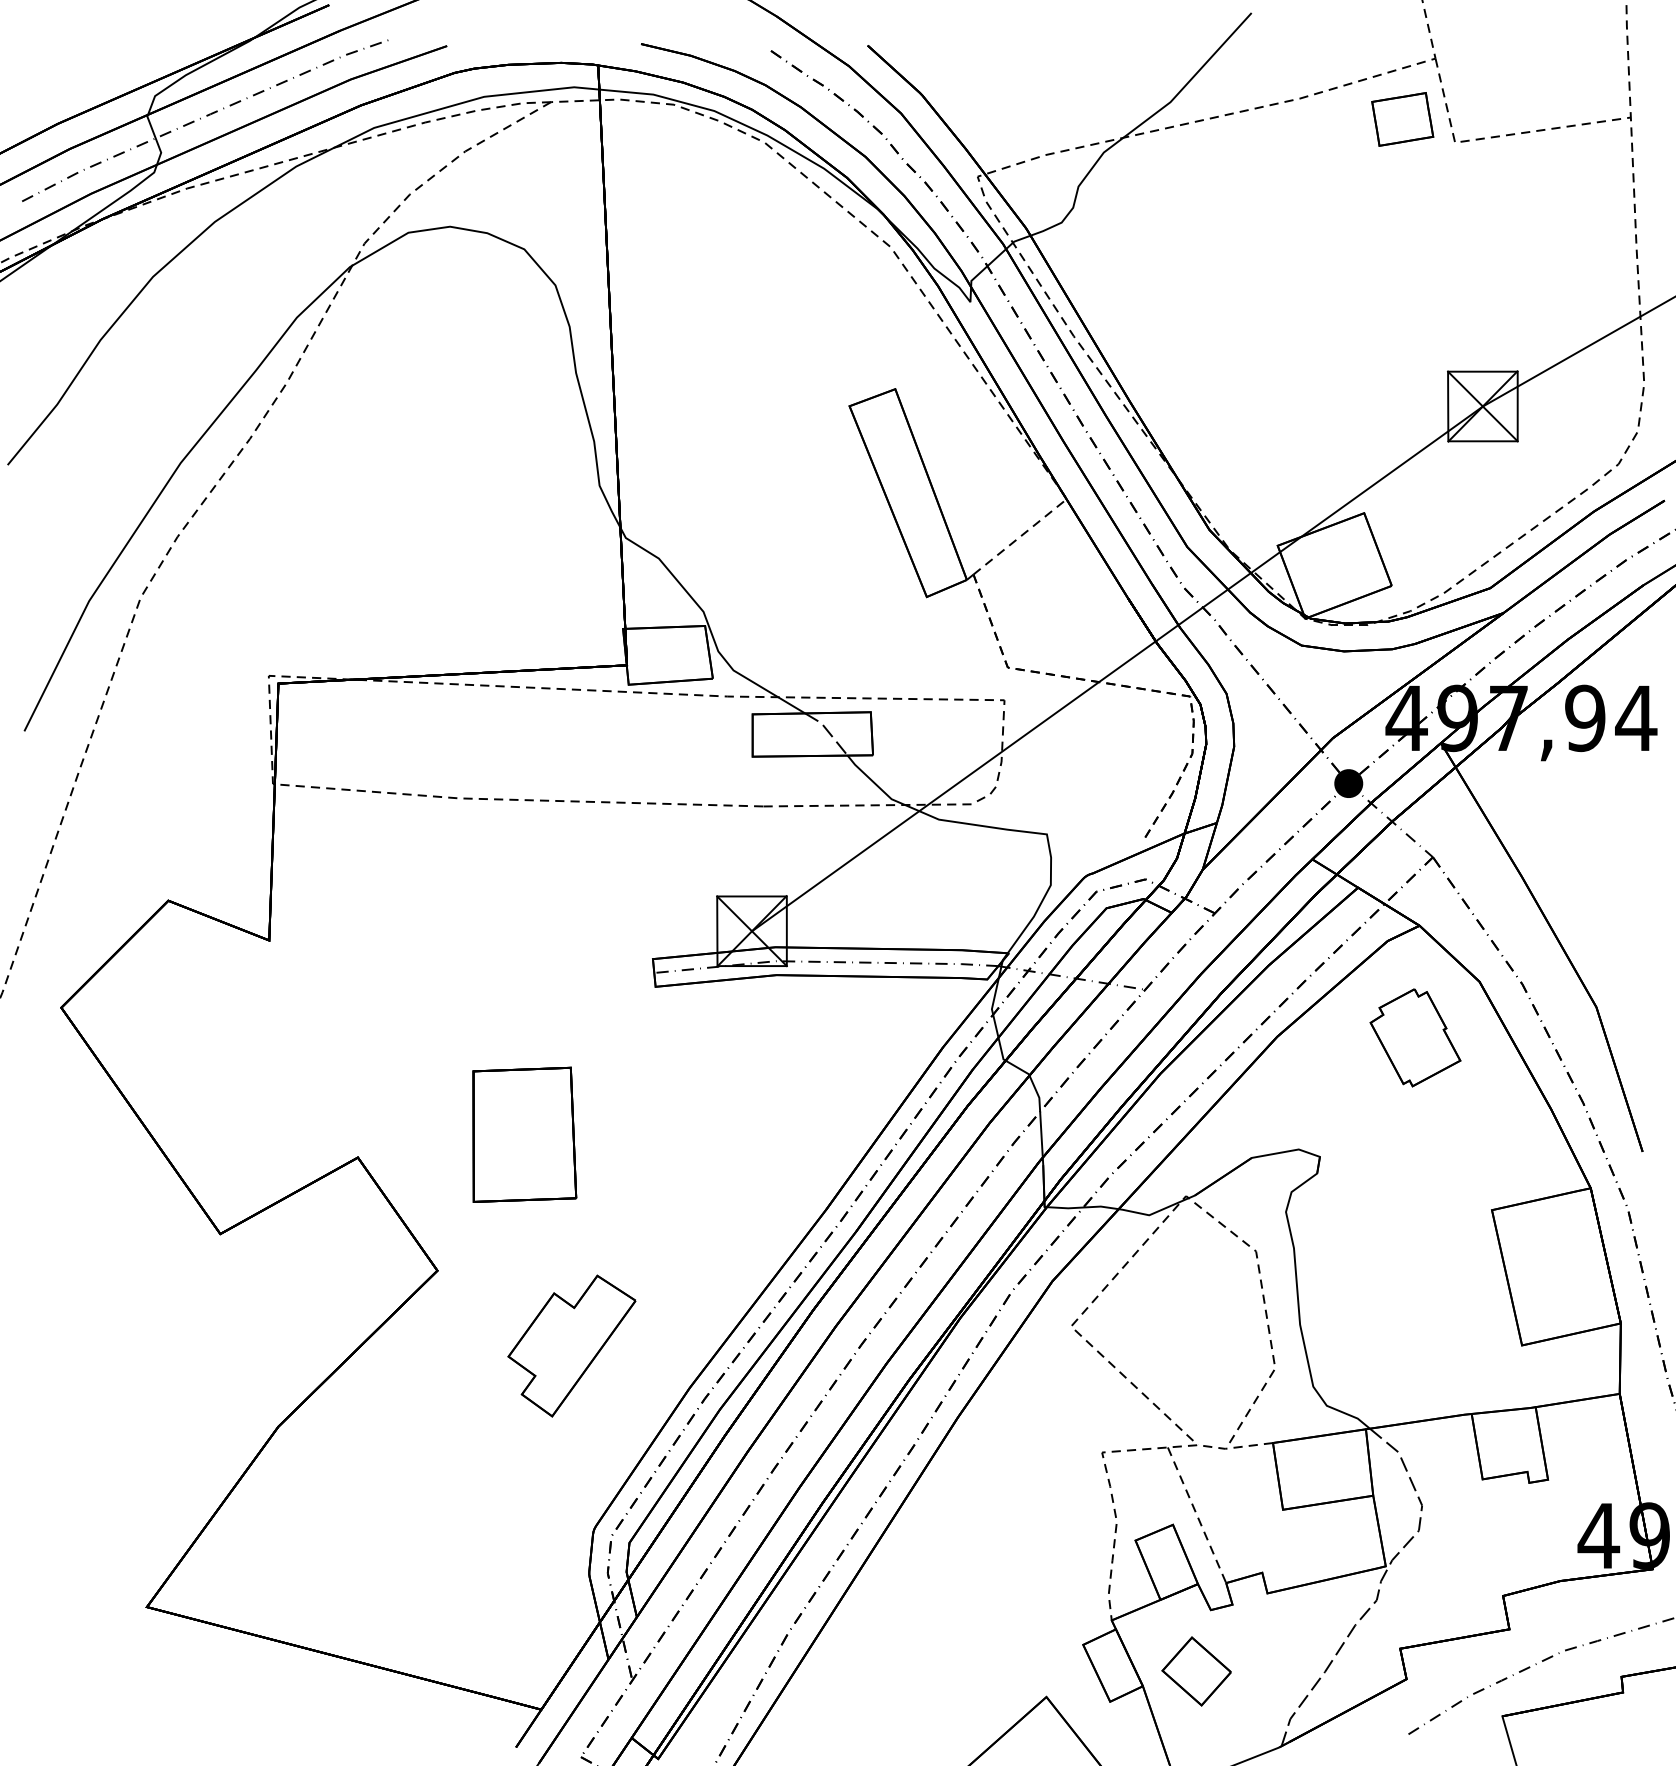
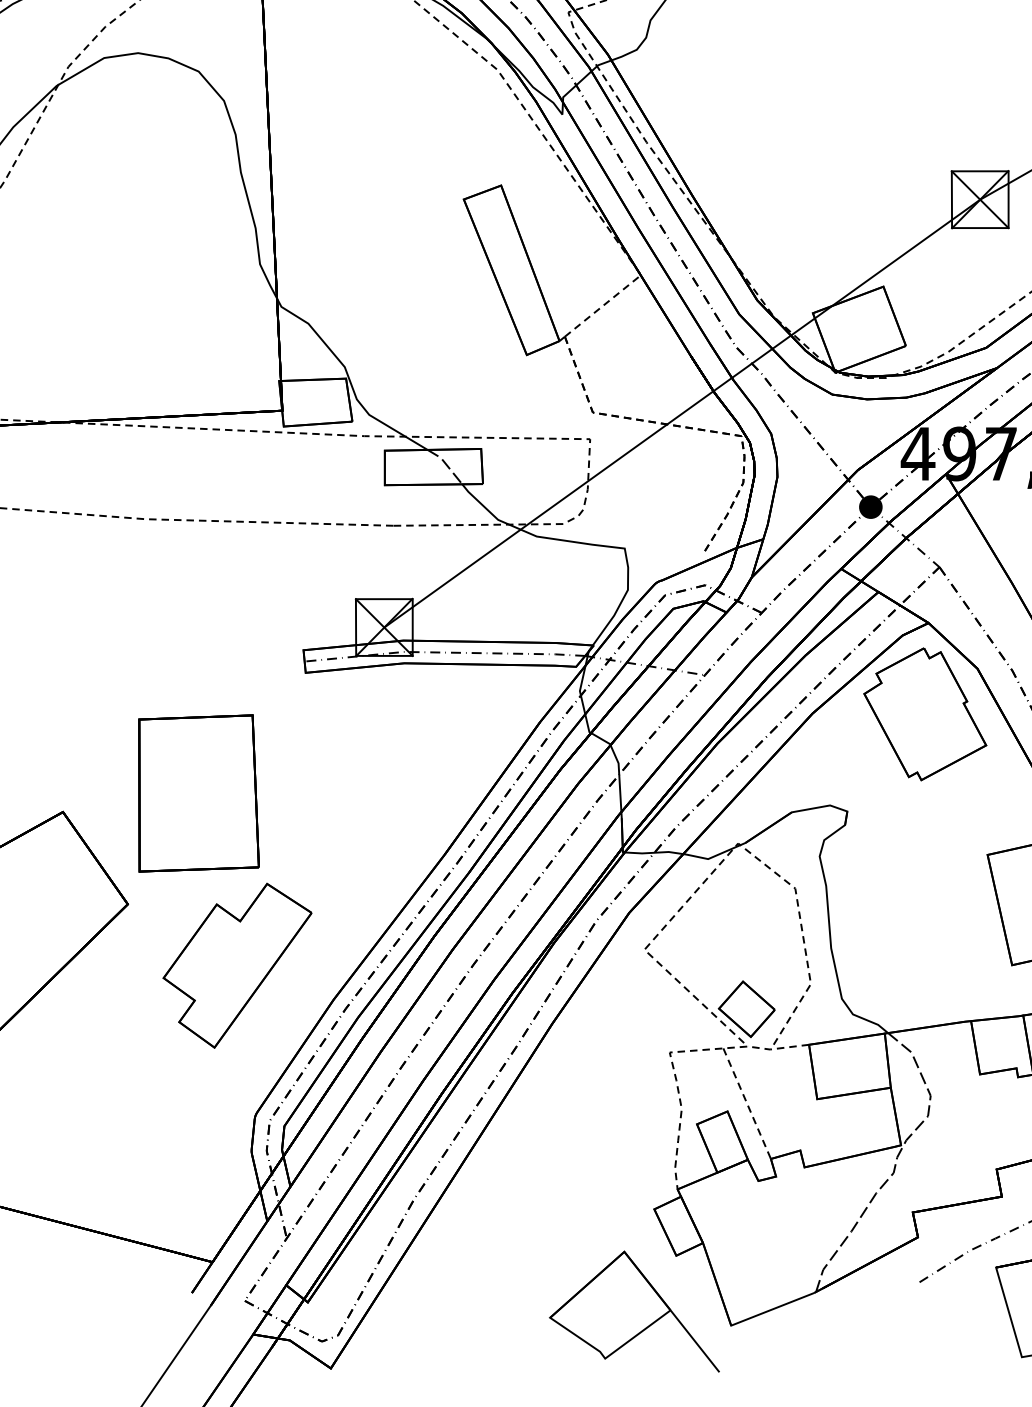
part: (1415, 1037) -> (925, 714), size x1.67
part: (524, 1134) -> (198, 793), size x1.43
part: (571, 1345) -> (237, 965), size x1.43
part: (1196, 1671) -> (746, 1009), moved

